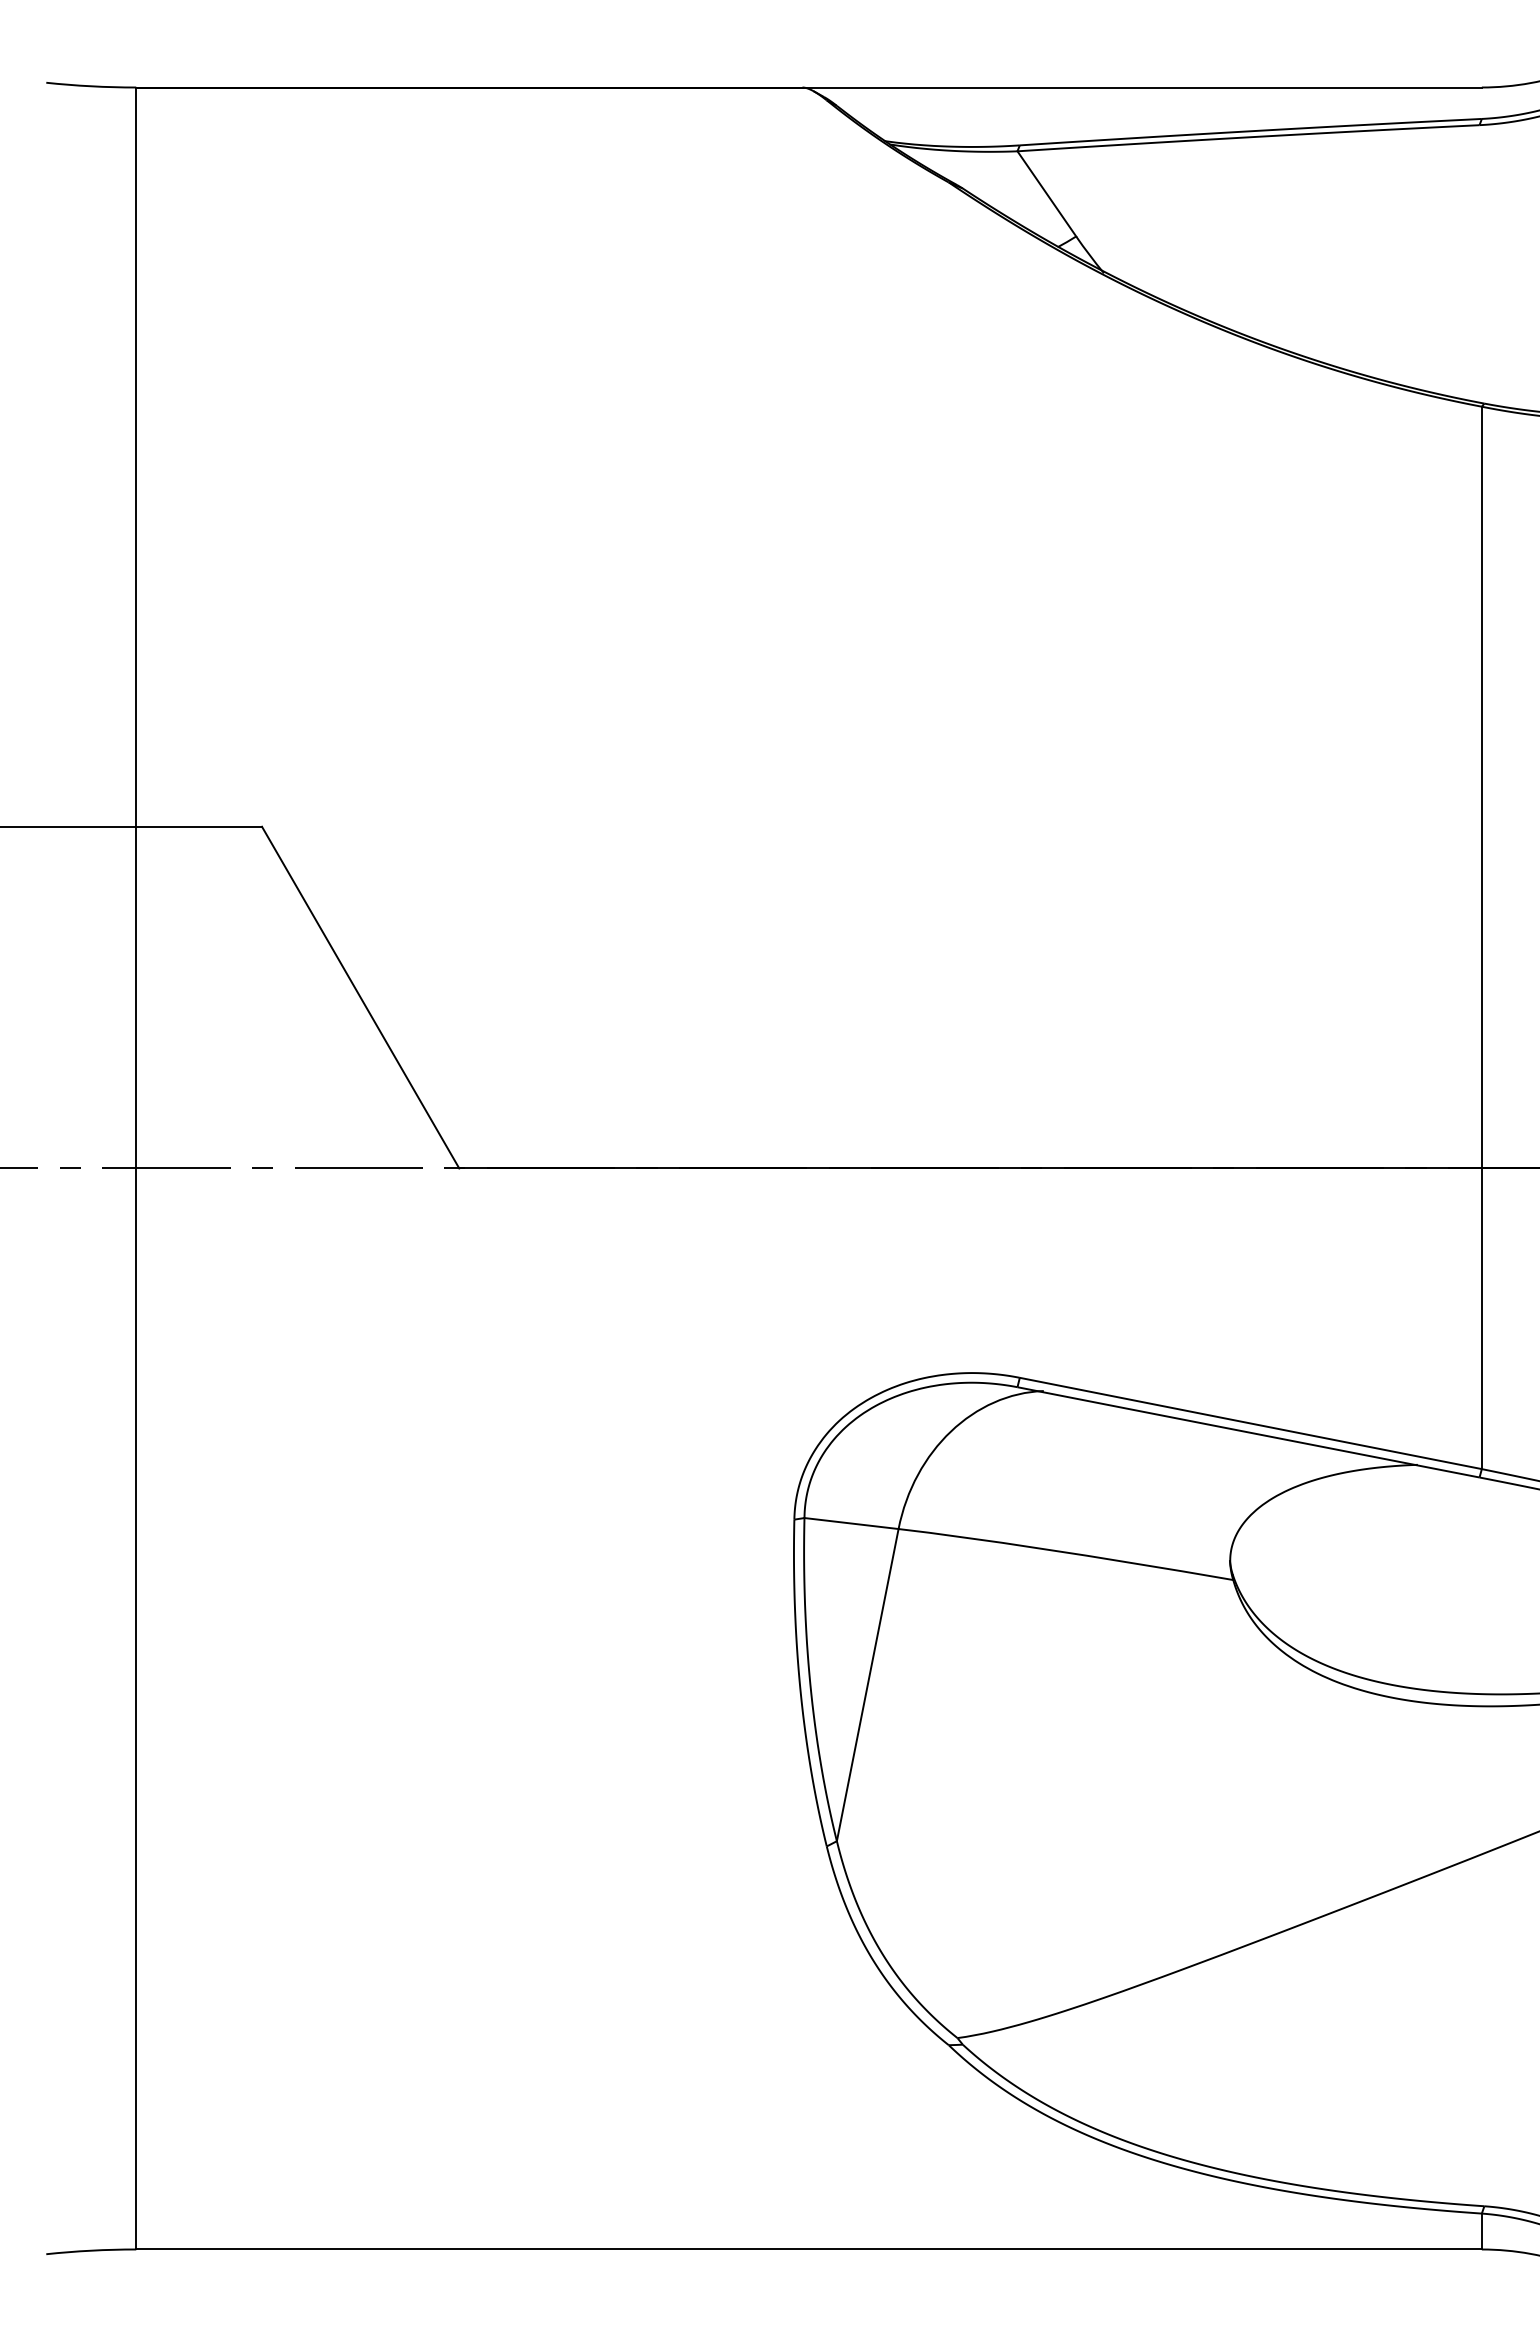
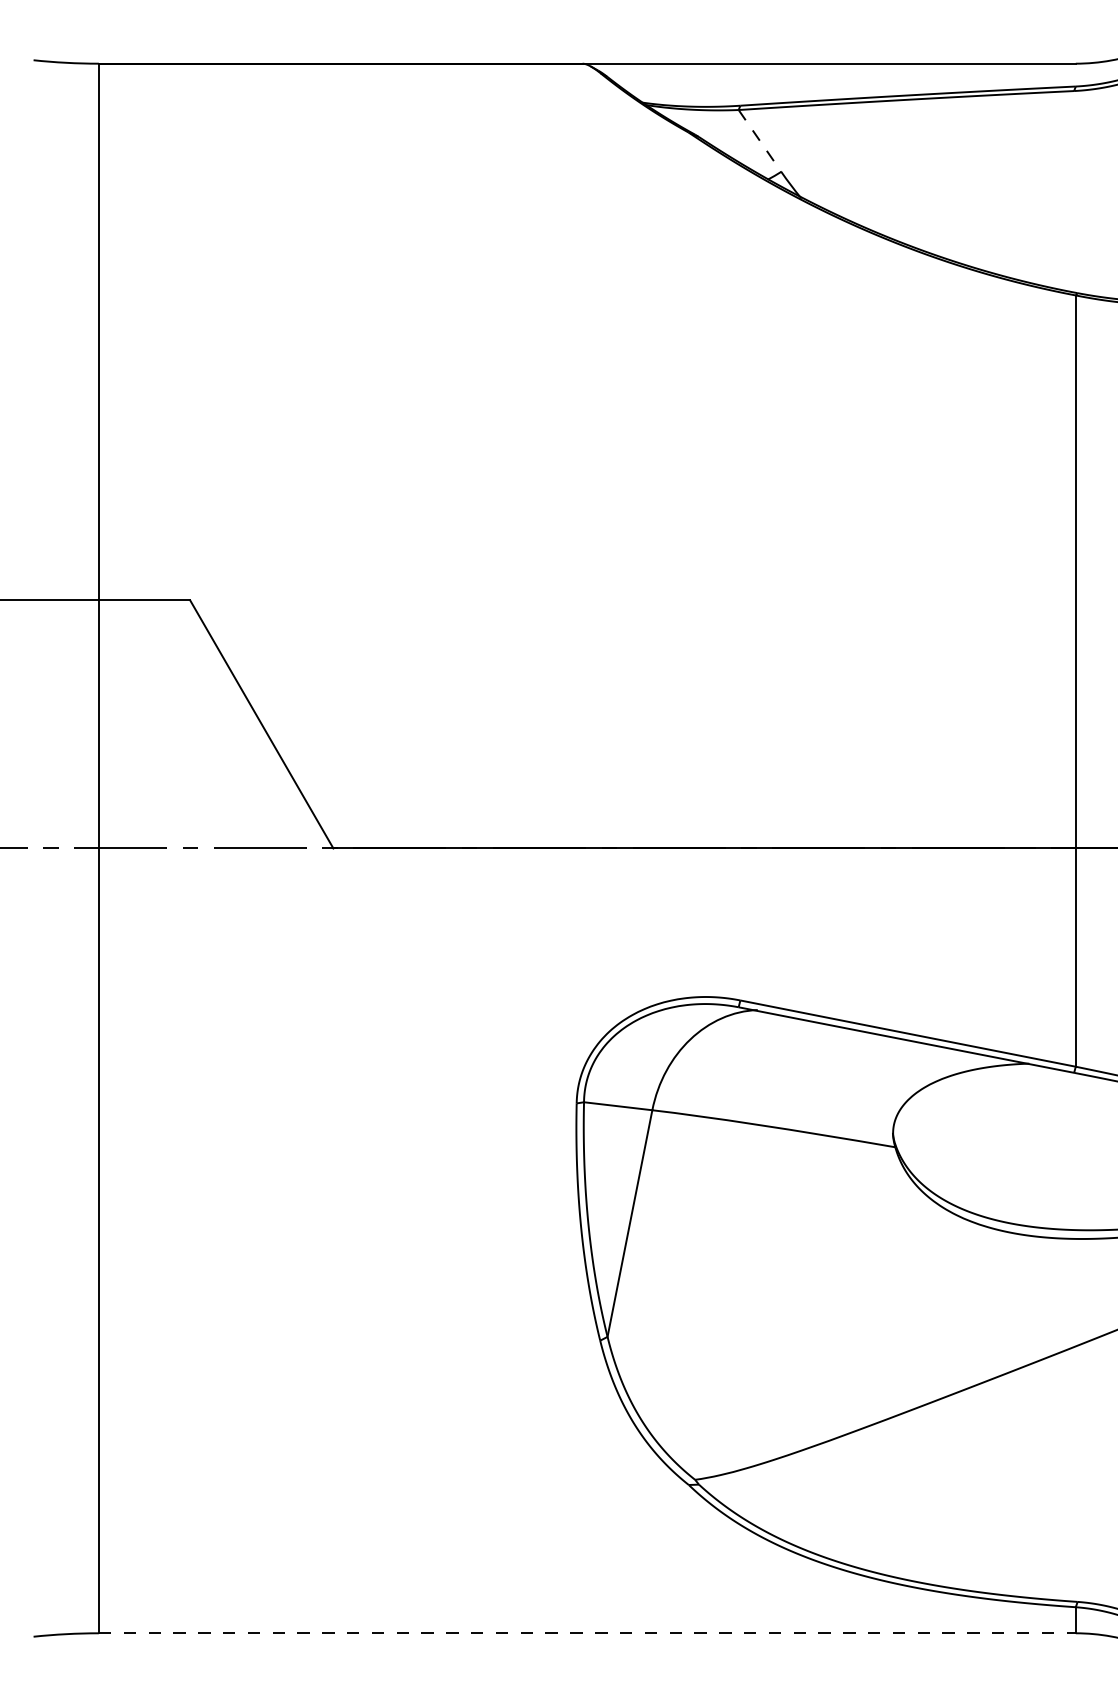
line: (1046, 193) -> (759, 140), solid -> dashed
line: (809, 2249) -> (587, 1633), solid -> dashed

